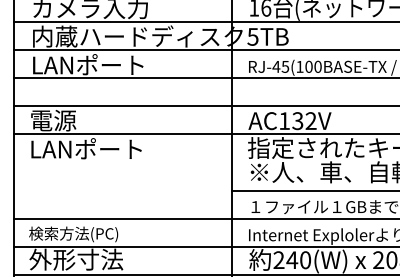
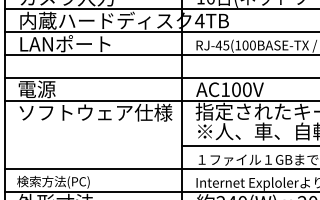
text: (252, 36) -> (199, 20), 5TB -> 4TB
text: (304, 121) -> (241, 90), AC132V -> AC100V
text: (125, 149) -> (95, 112), LANポート -> ソフトウェア仕様

